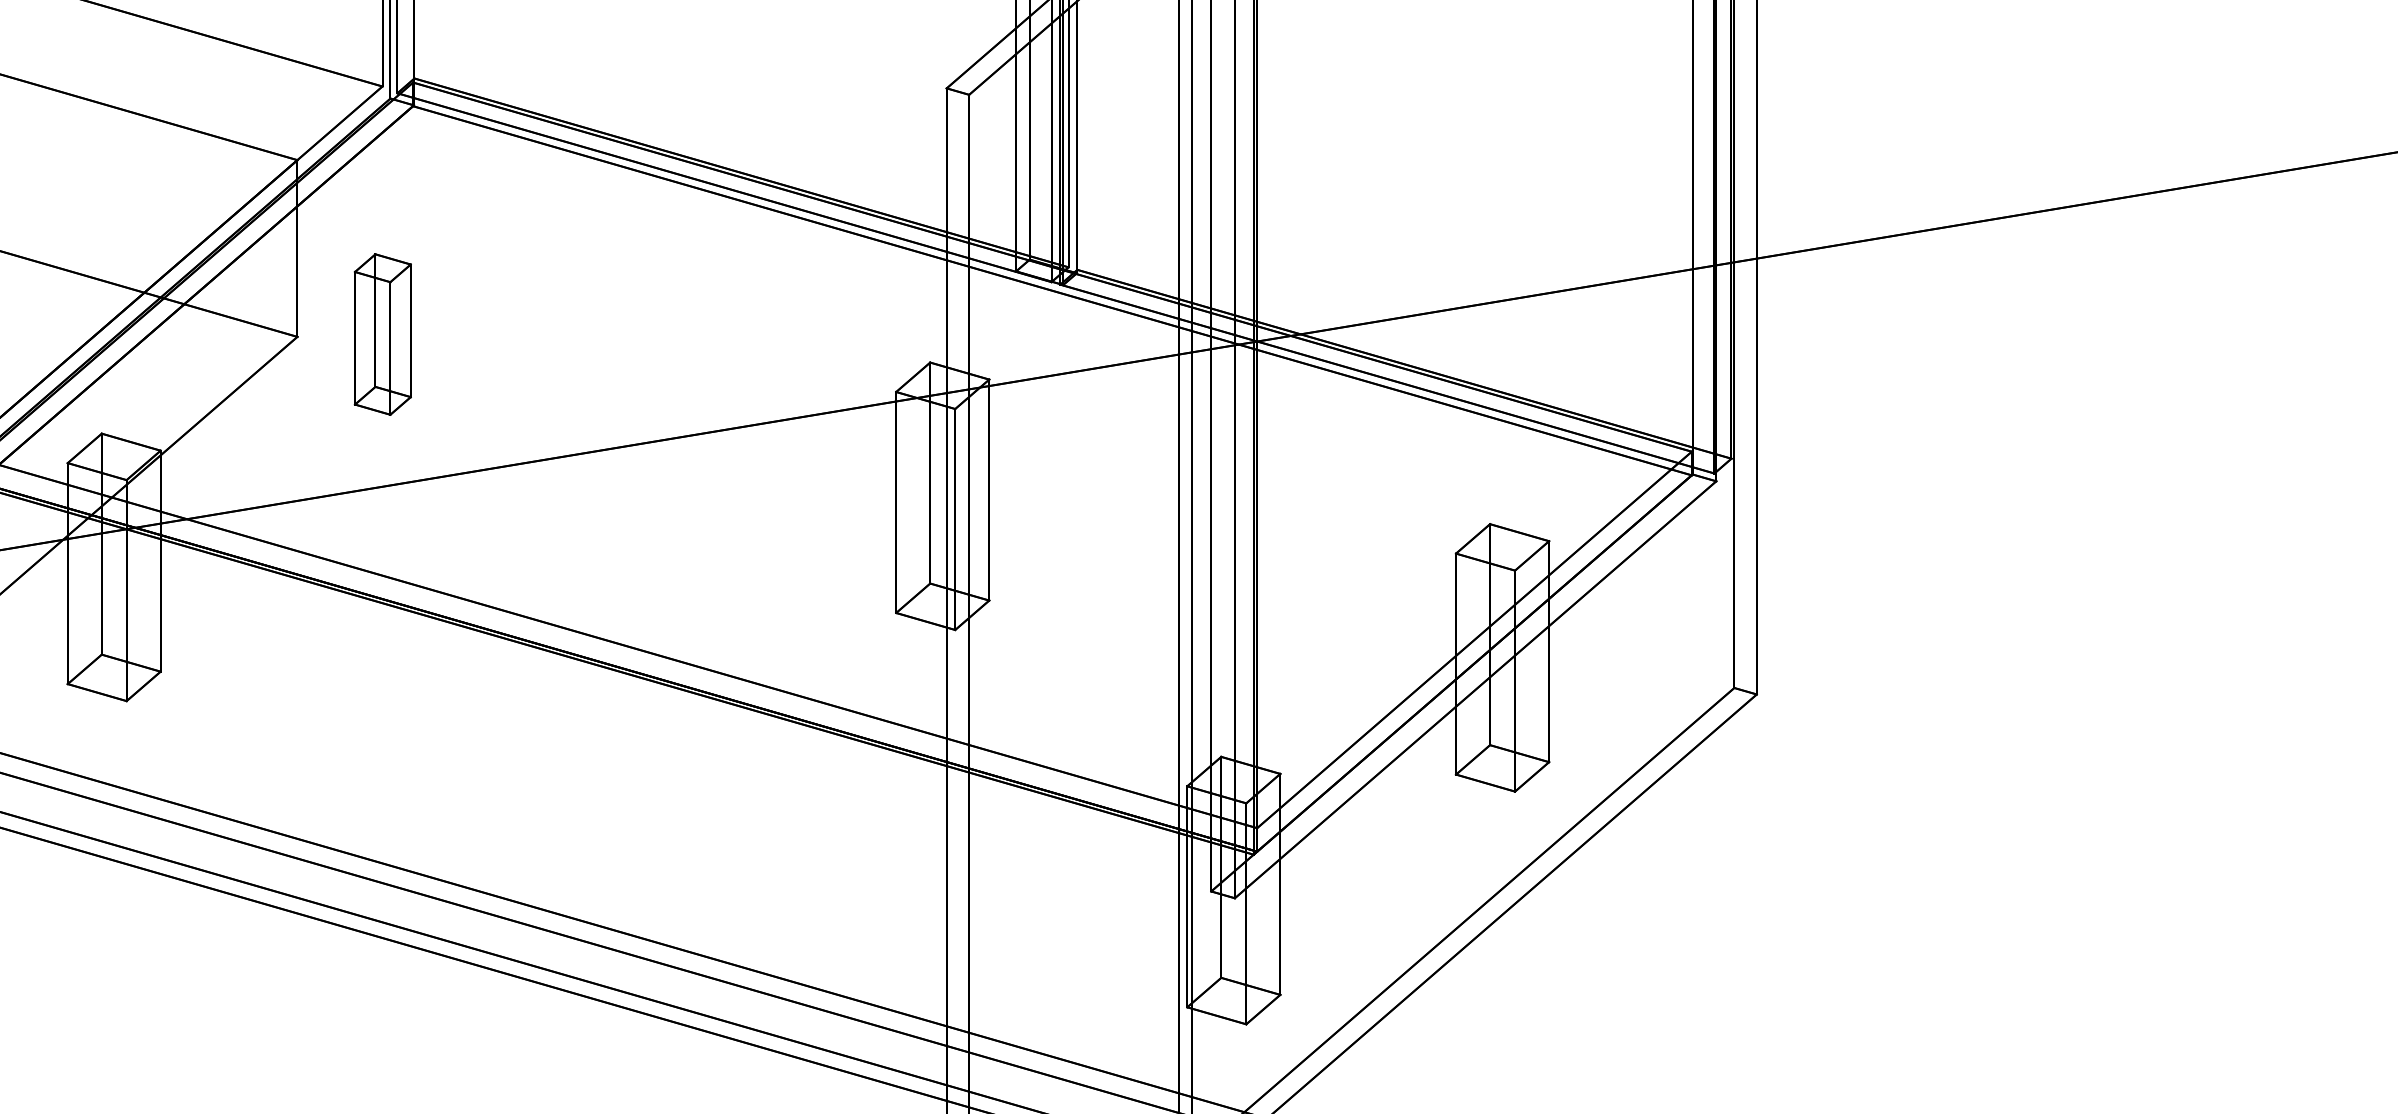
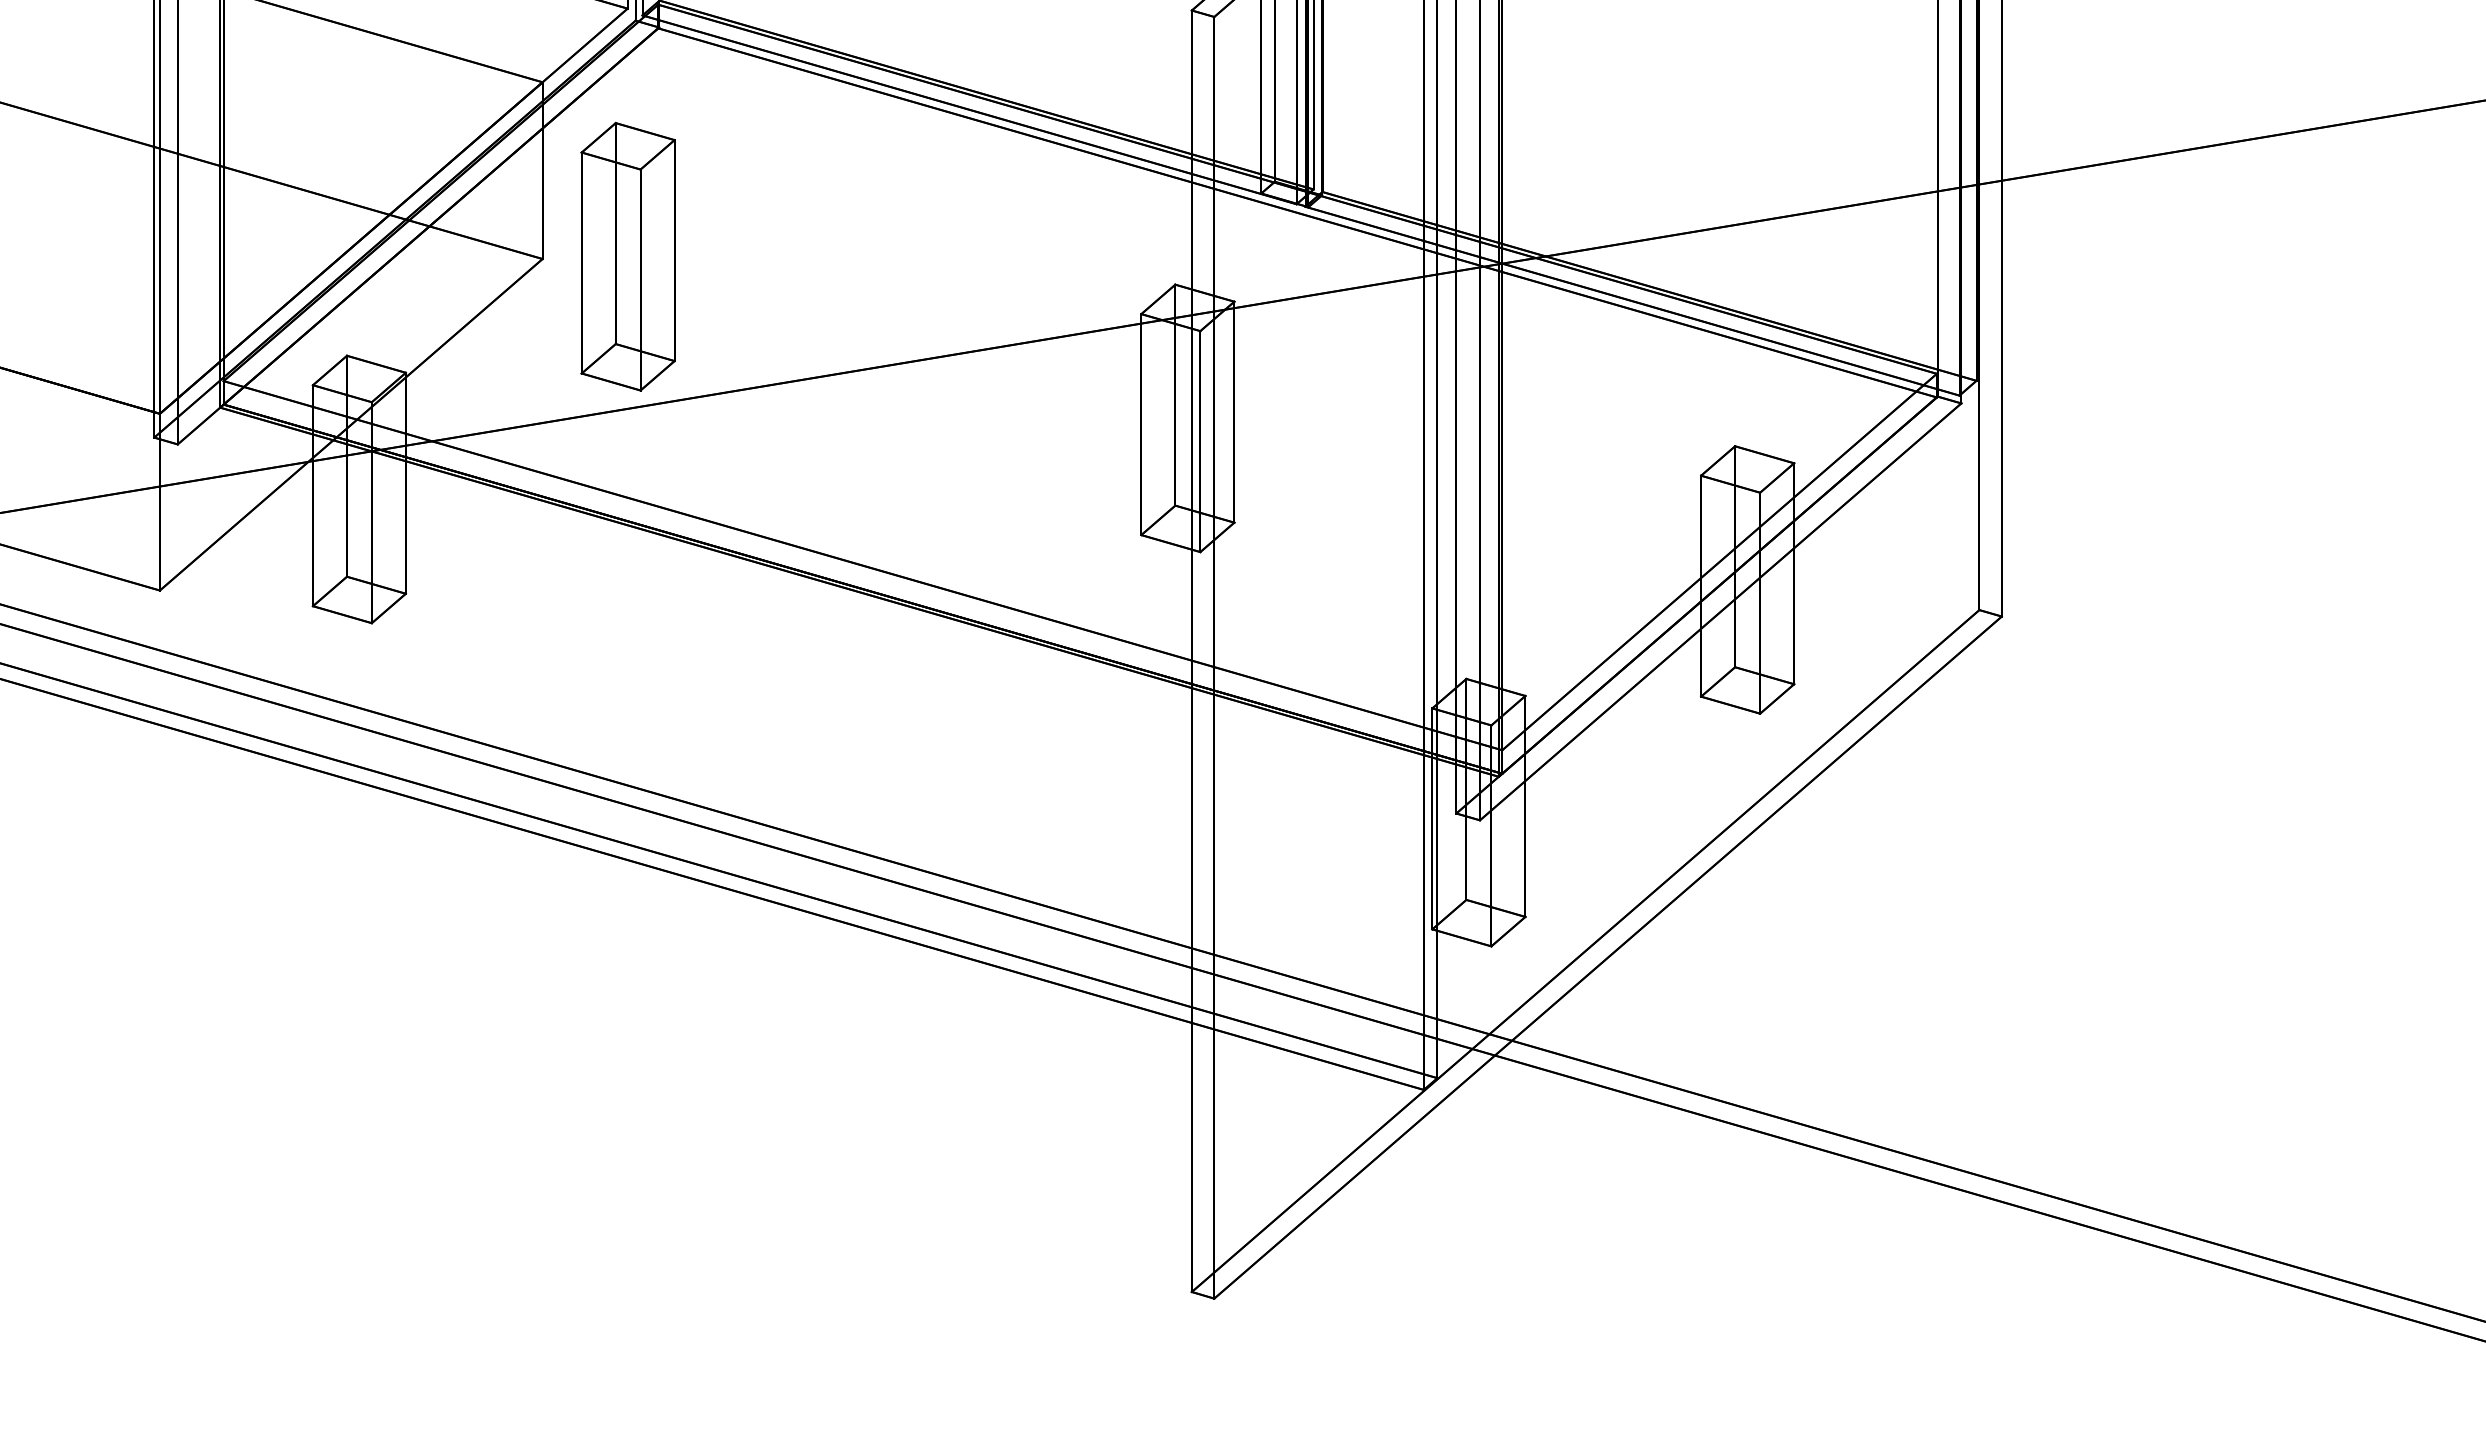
part: (382, 334) -> (627, 256), size x1.67

